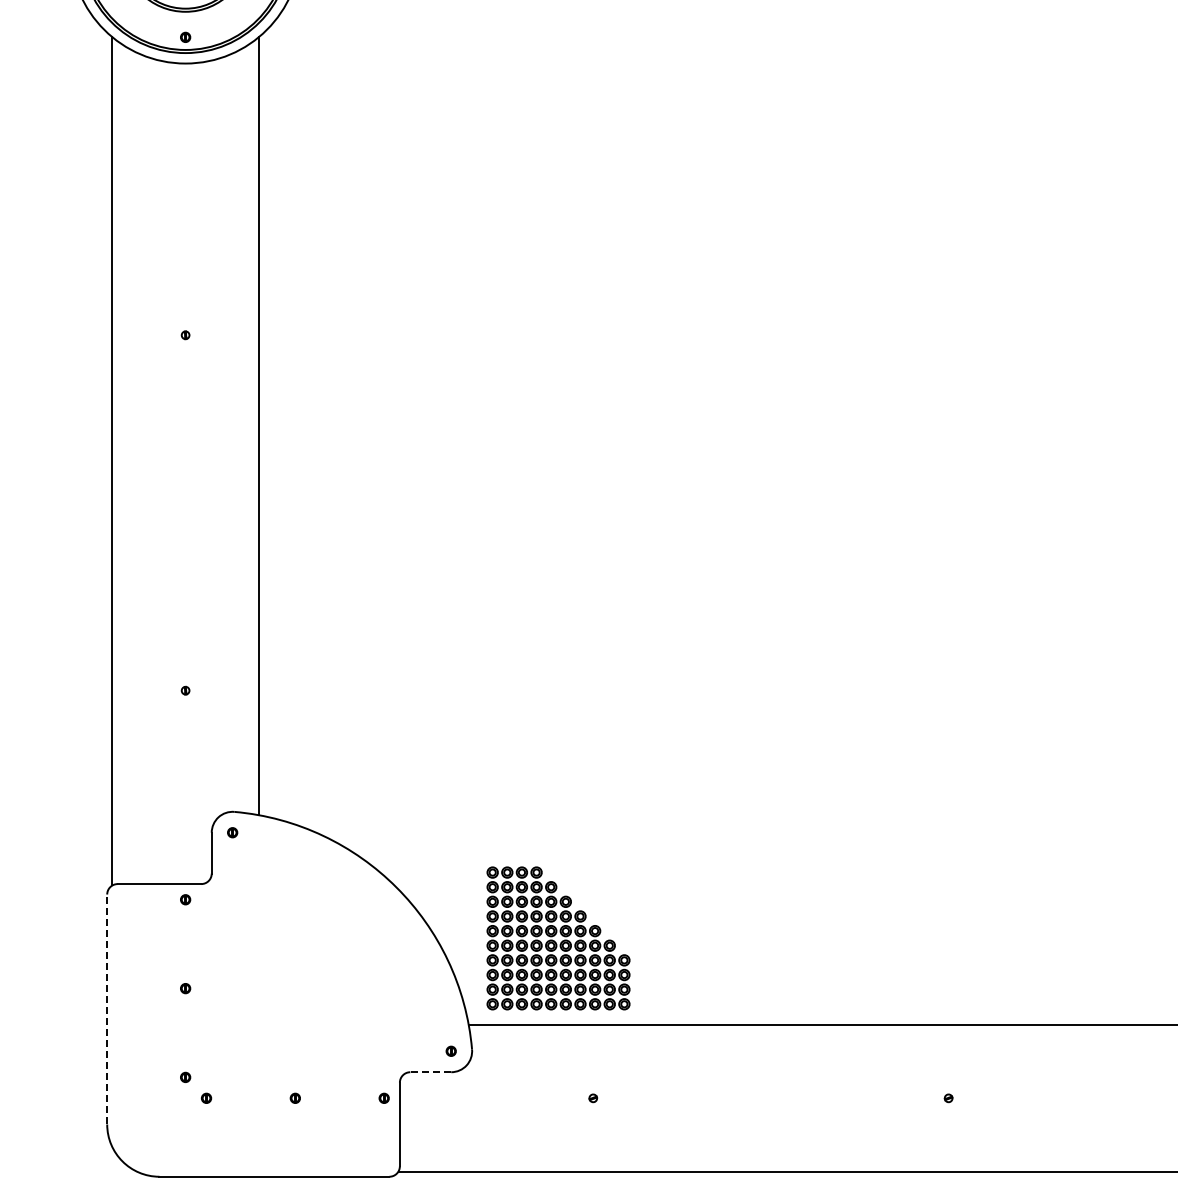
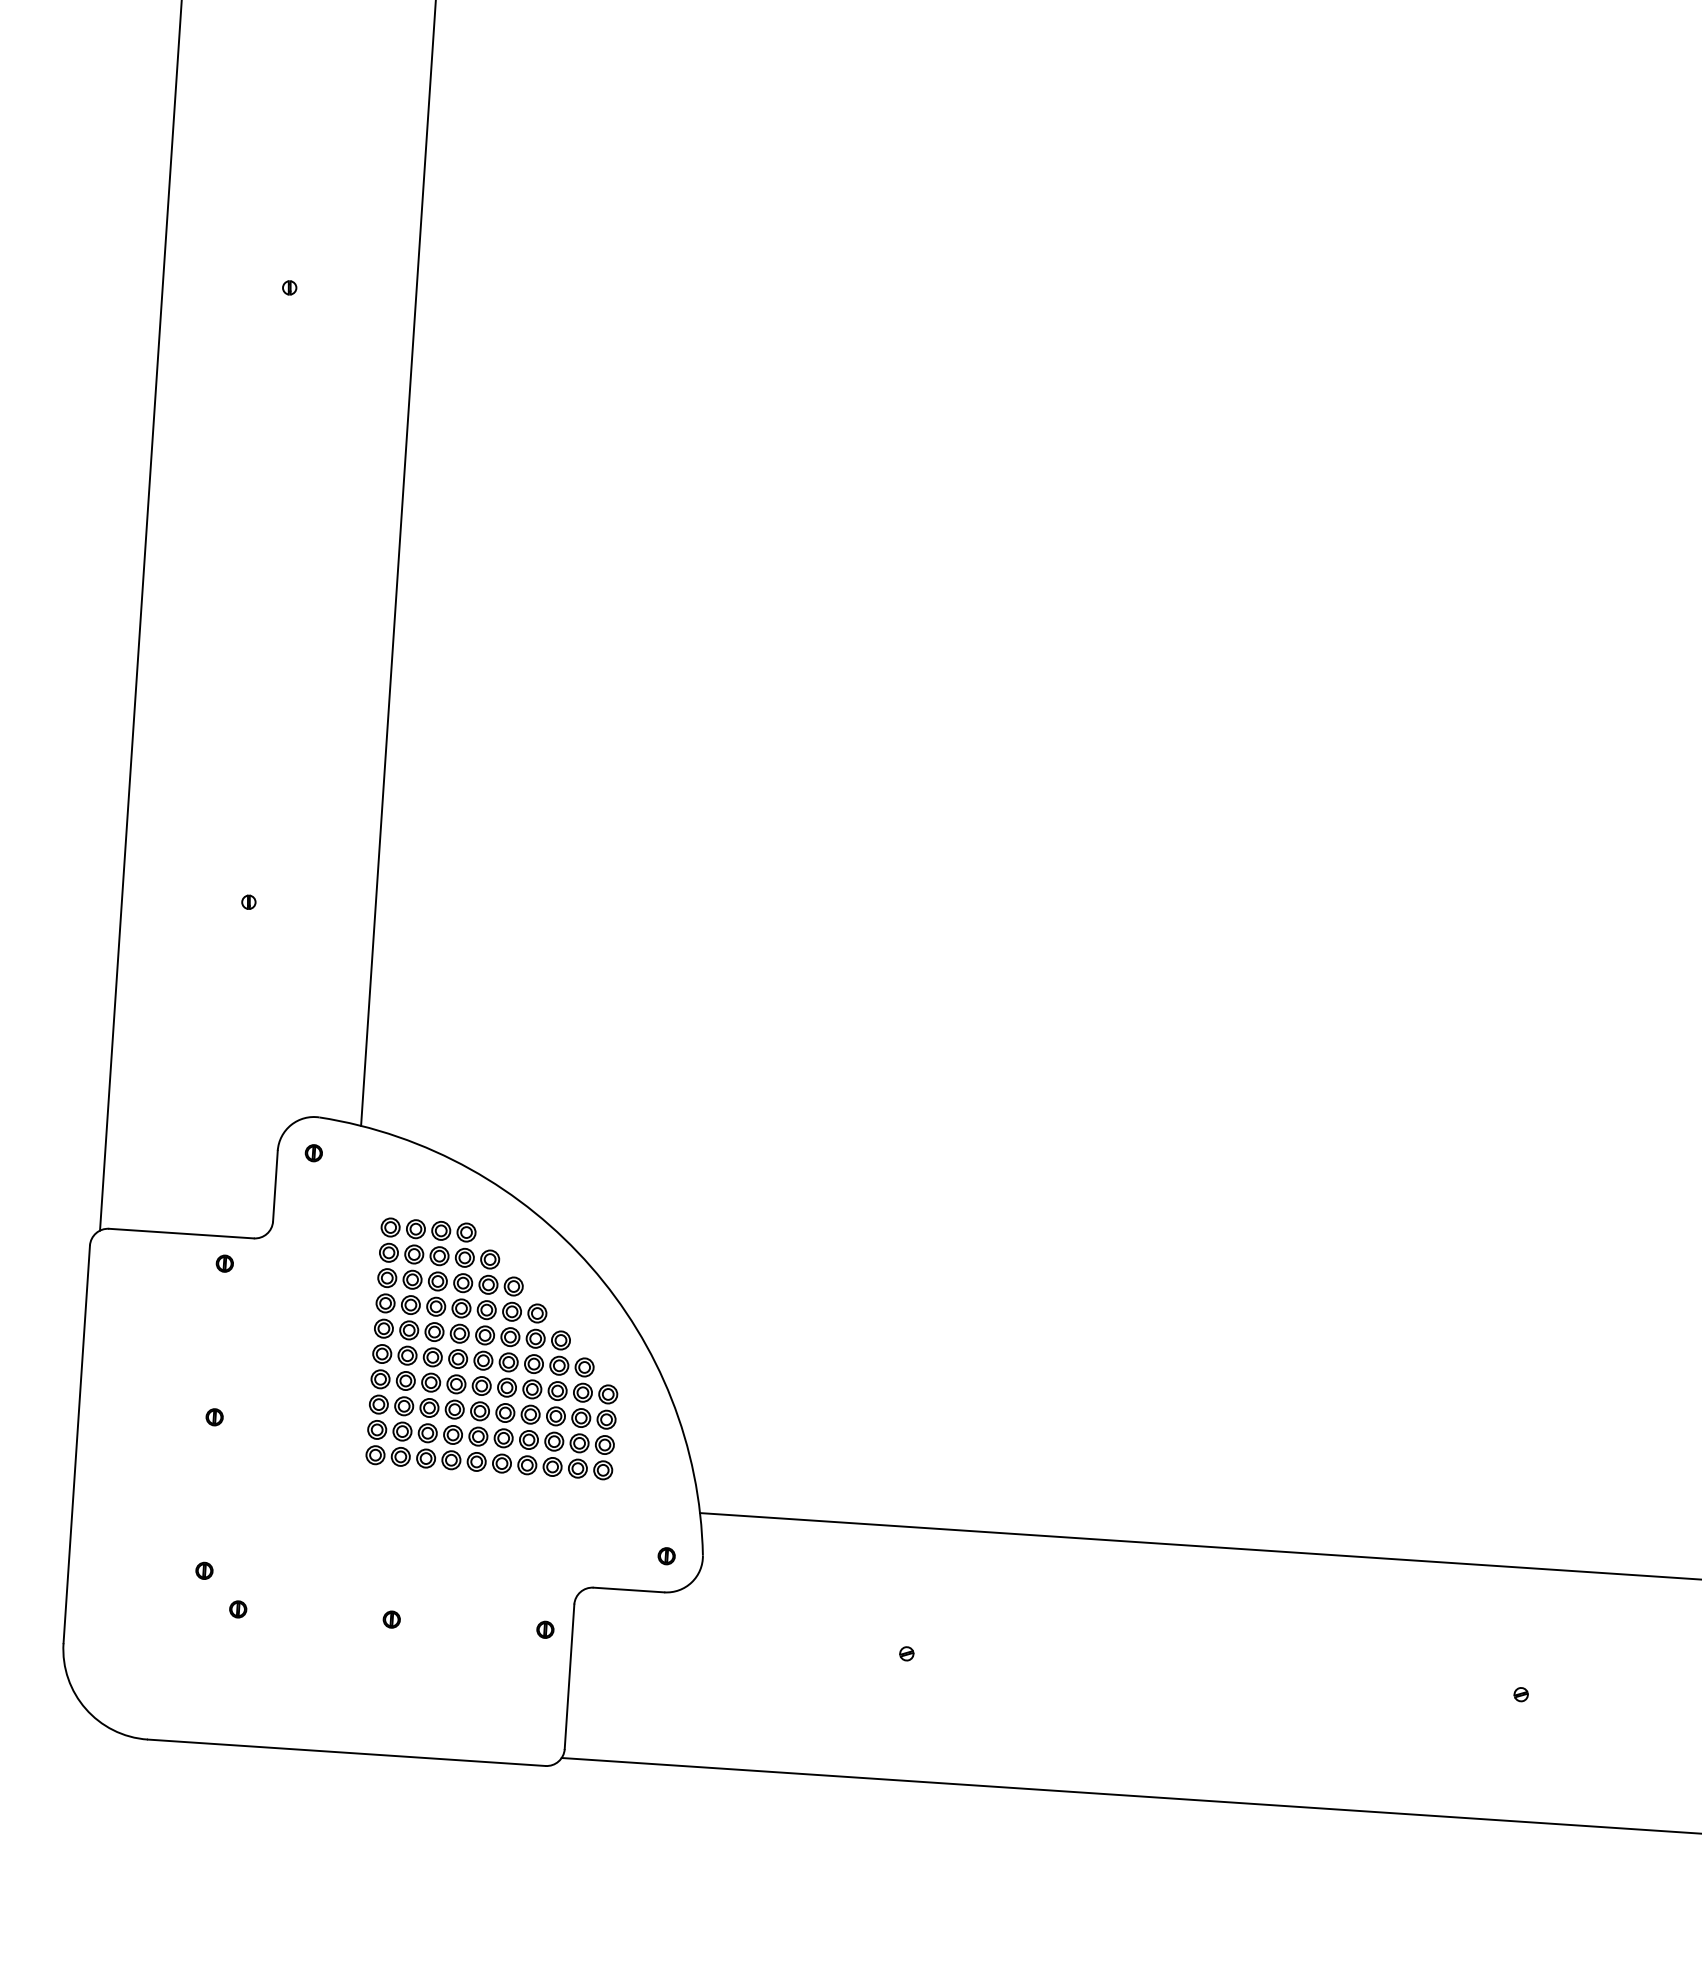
part: (558, 938) -> (496, 1349), moved
line: (107, 1009) -> (77, 1444), dashed -> solid
line: (430, 1072) -> (628, 1590), dashed -> solid

